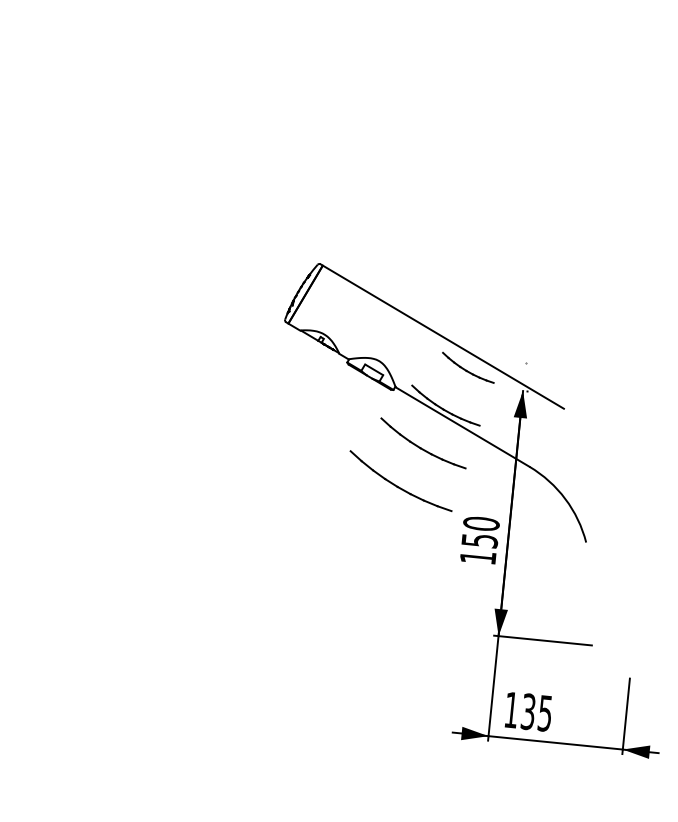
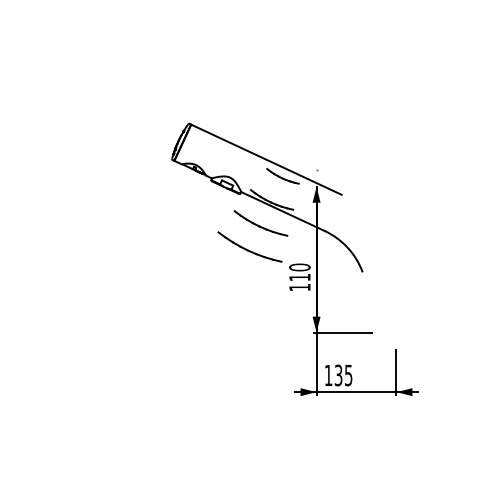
text: (479, 540) -> (299, 277), 150 -> 110

